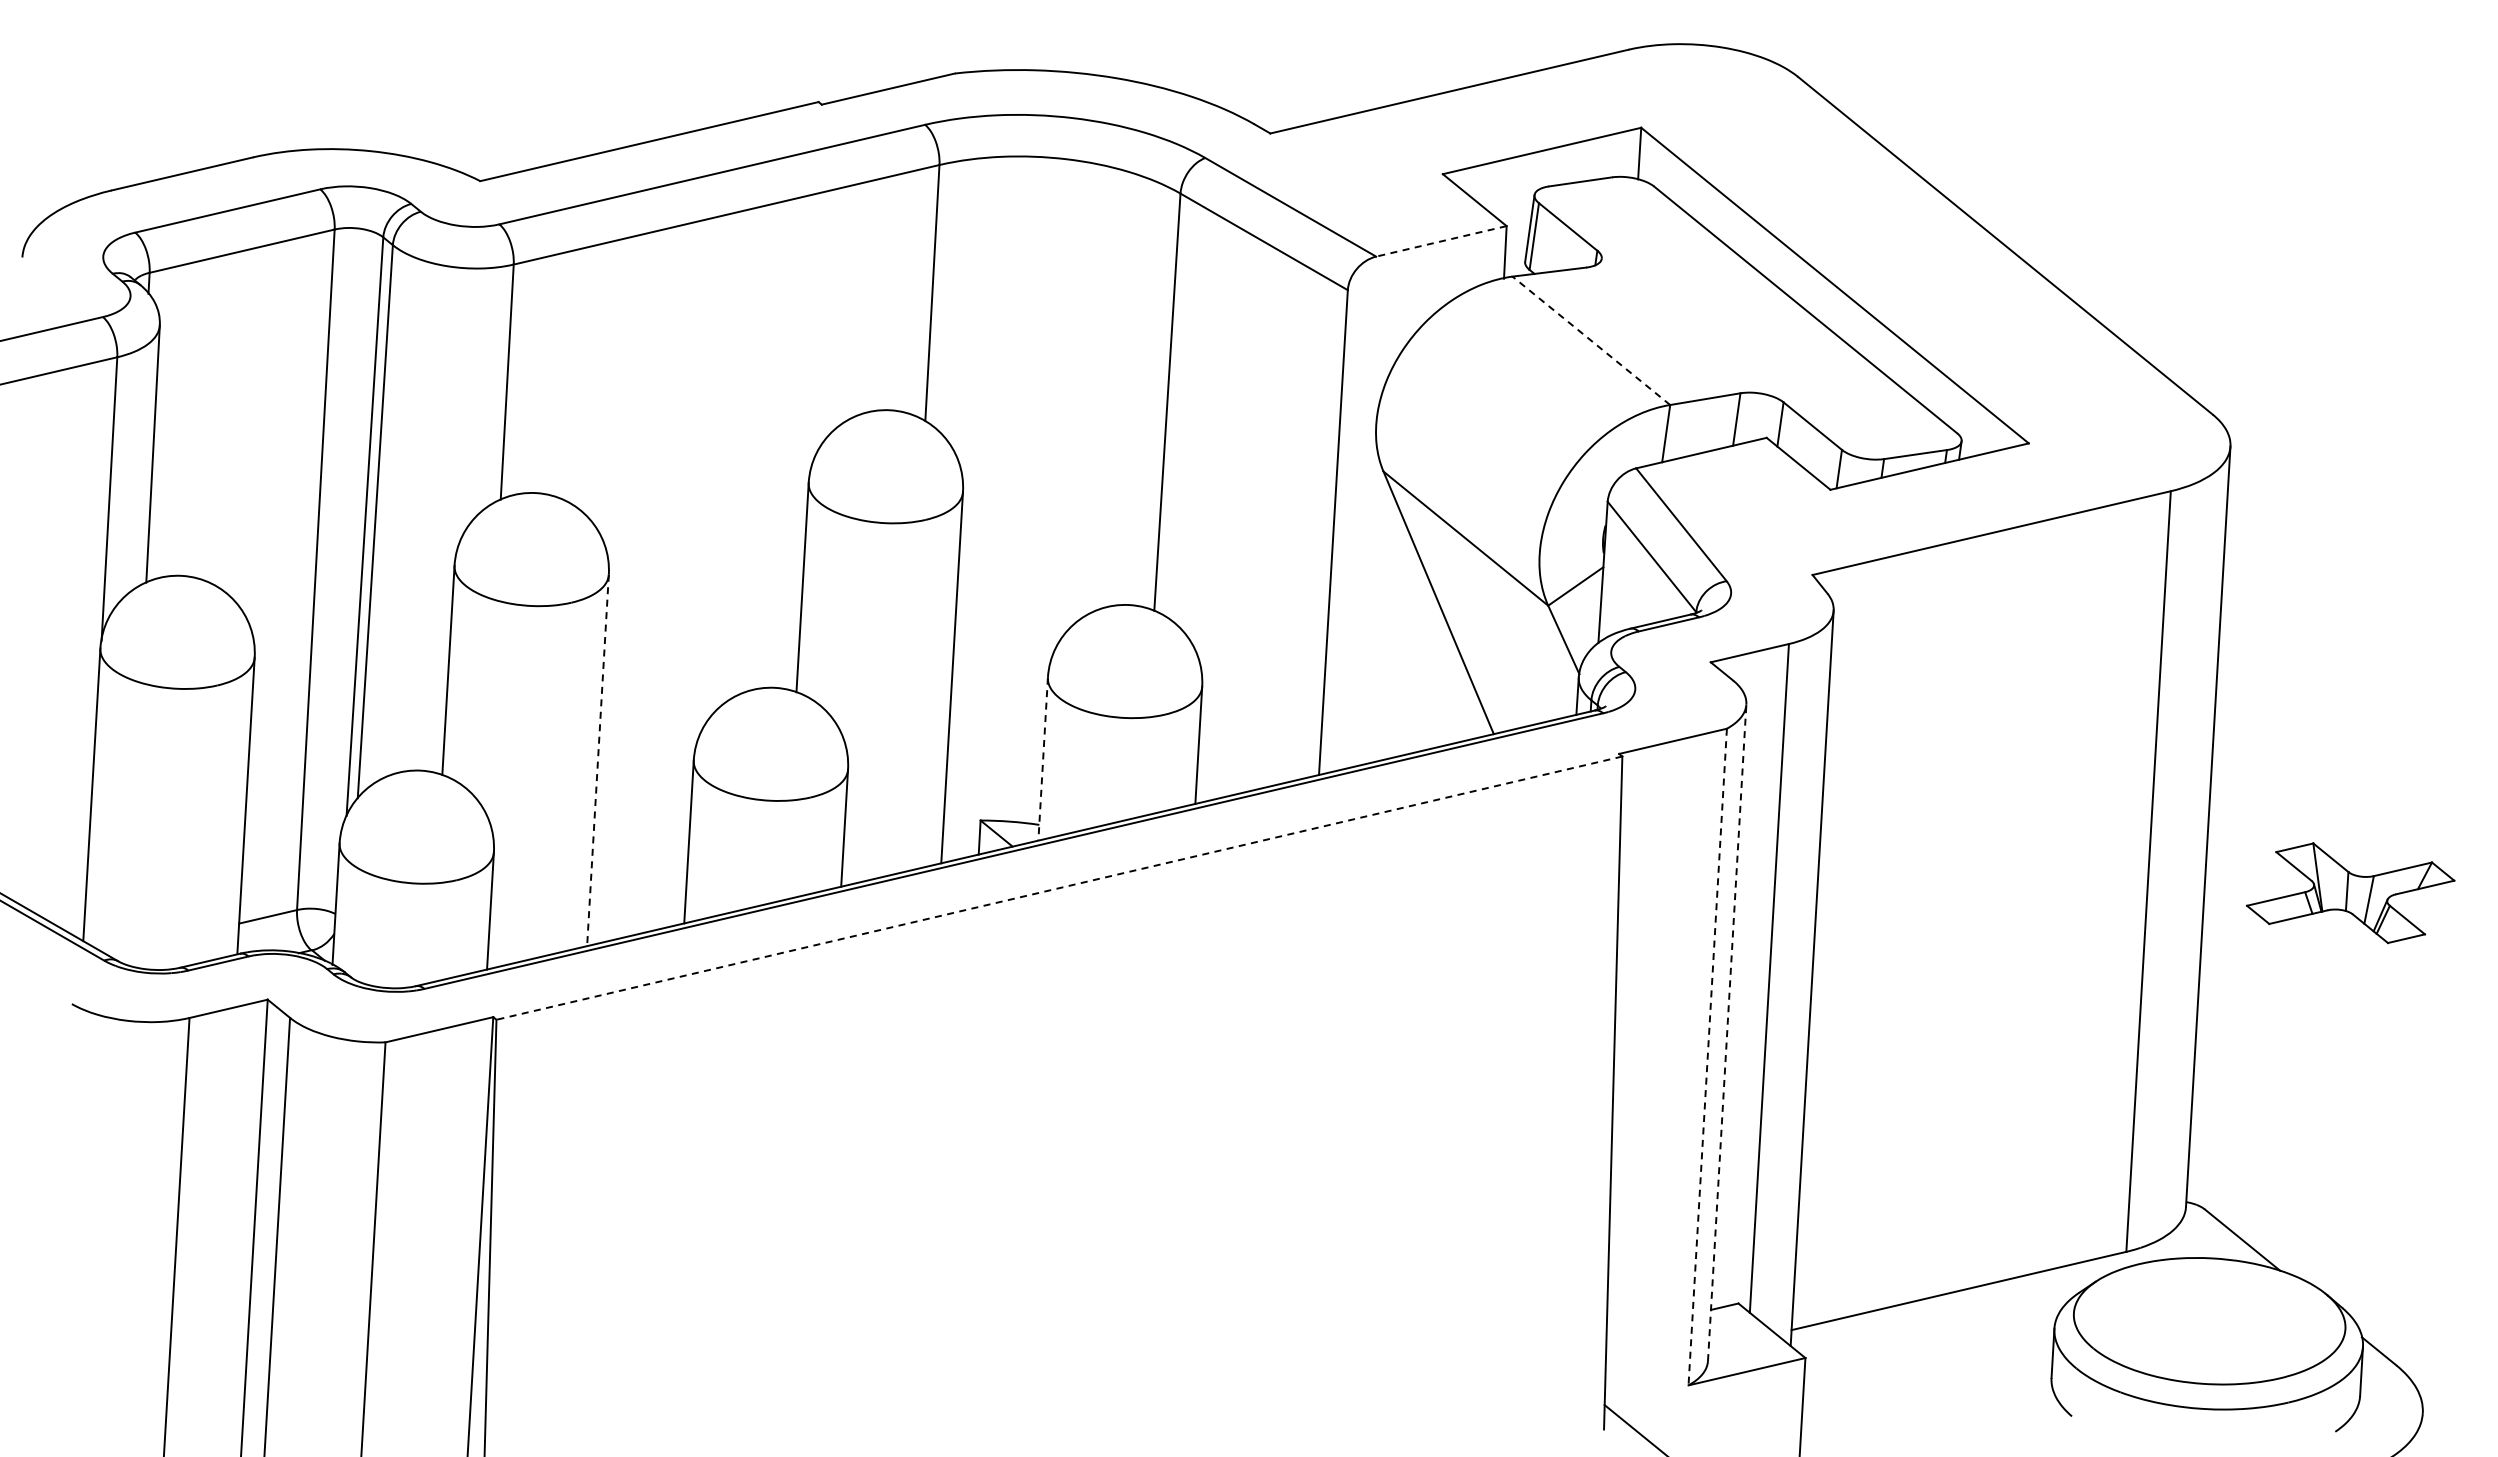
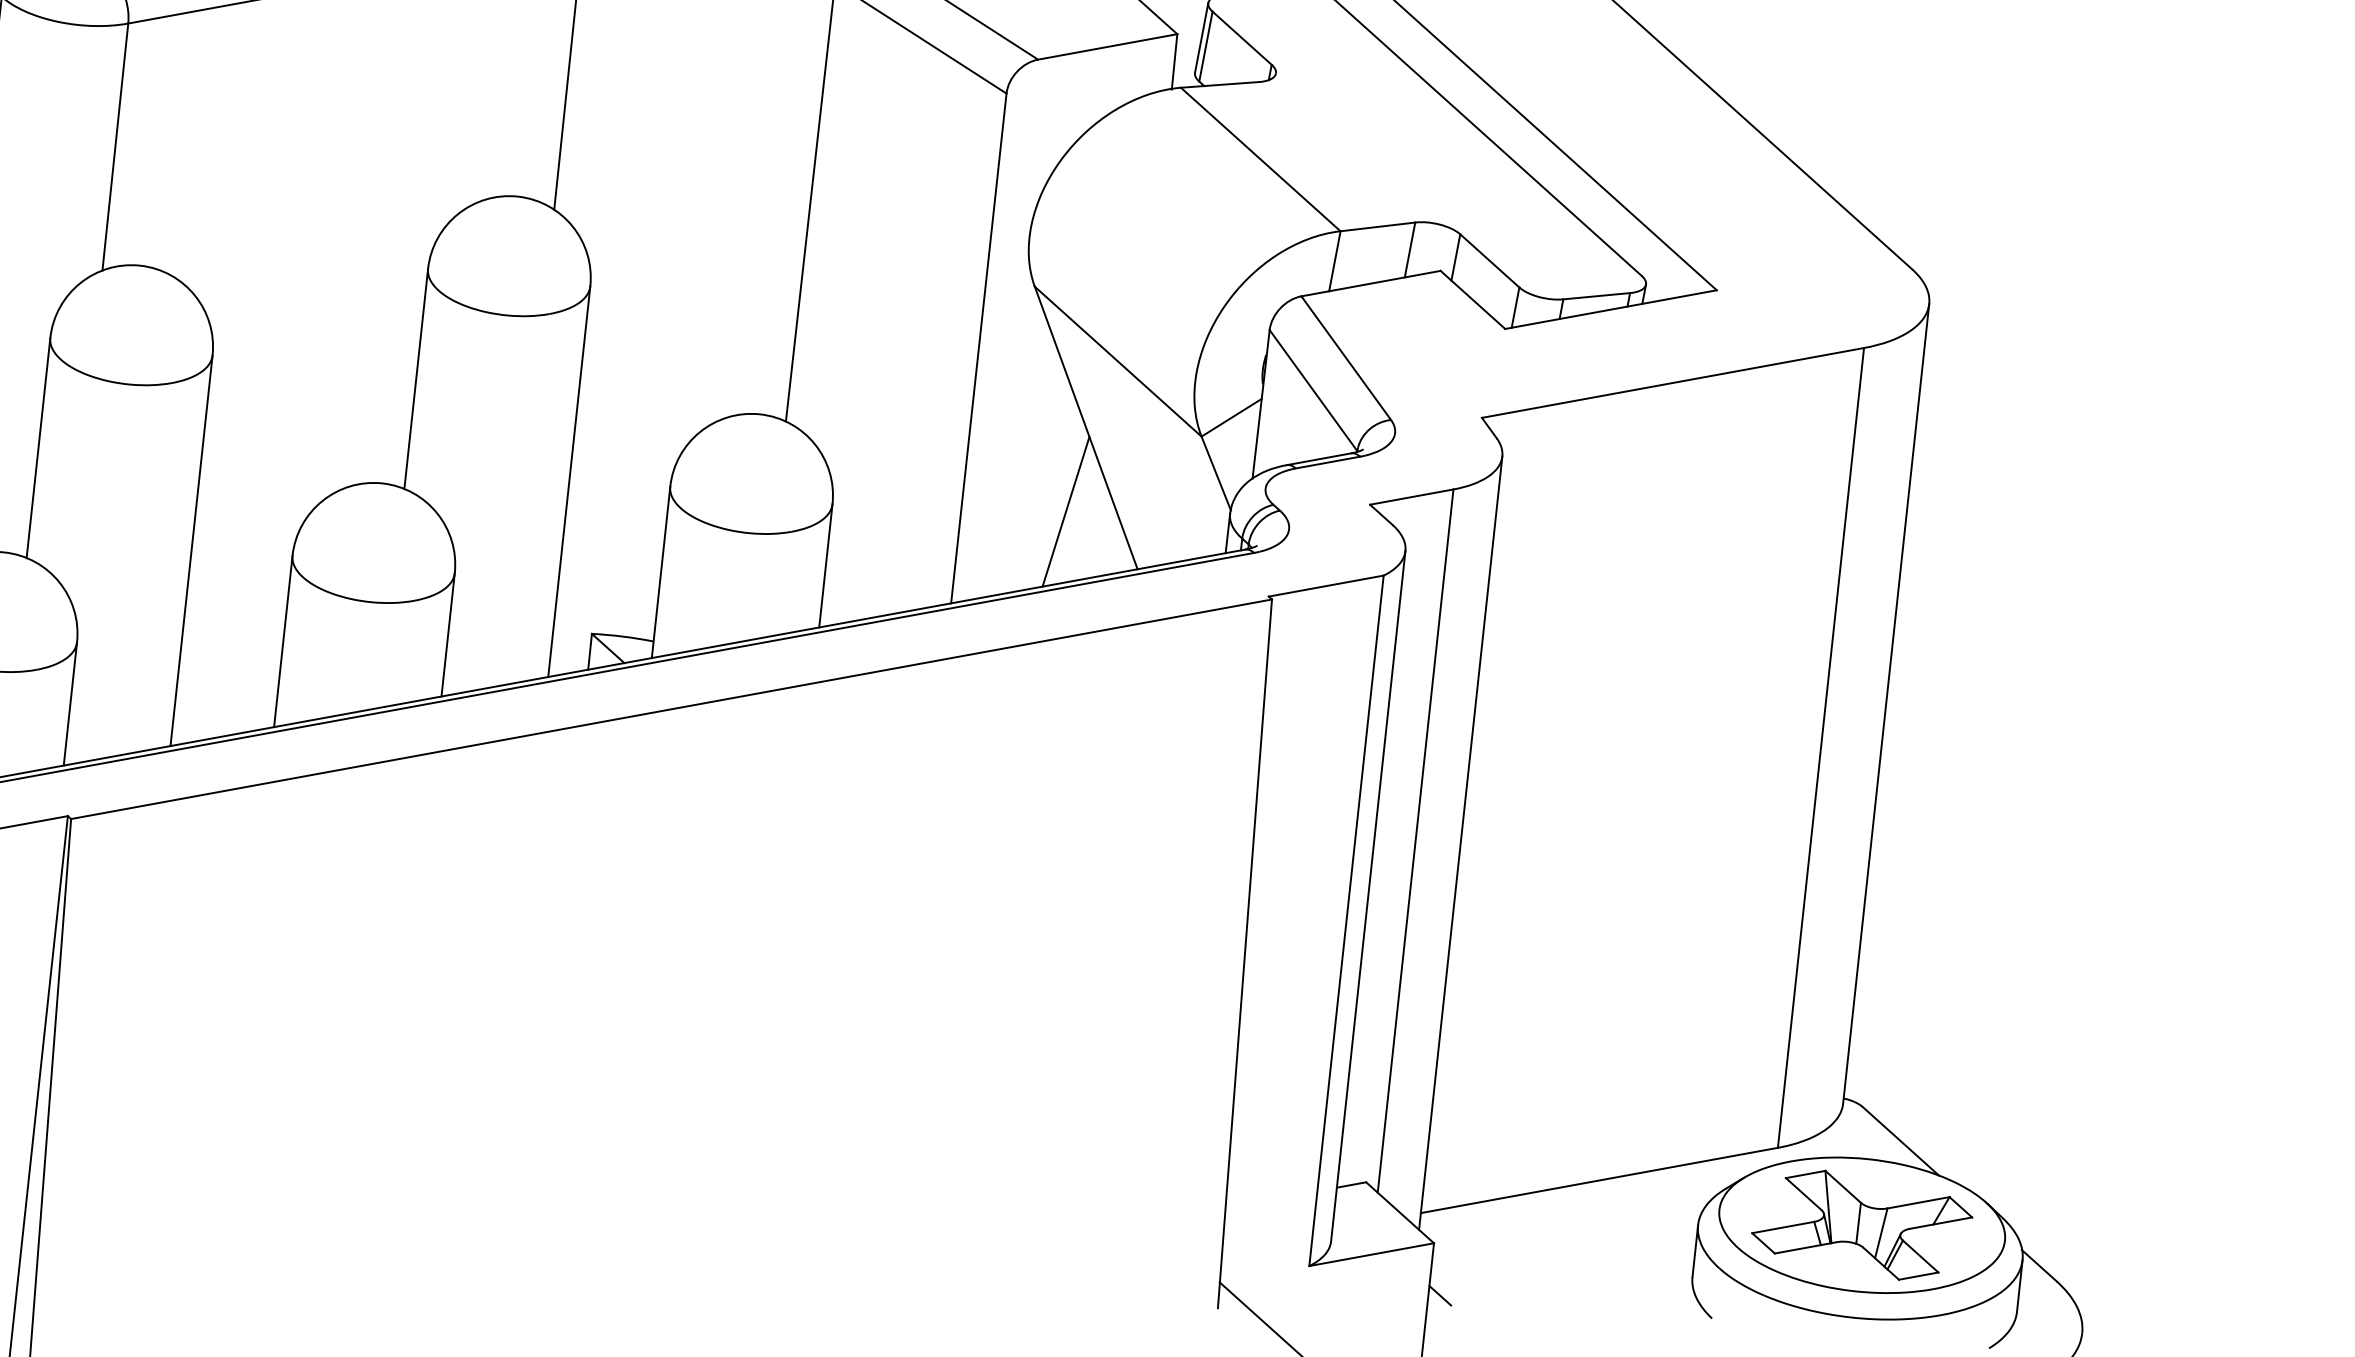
line: (1440, 241) -> (1106, 47), dashed -> solid
line: (1591, 340) -> (1260, 159), dashed -> solid
line: (1423, 682) -> (1066, 511), added
line: (1043, 759) -> (661, 572), dashed -> solid
line: (597, 760) -> (191, 550), dashed -> solid
line: (1058, 888) -> (670, 709), dashed -> solid
part: (2350, 893) -> (1862, 1225), moved
line: (1727, 1032) -> (1368, 895), dashed -> solid
line: (1707, 1057) -> (1346, 921), dashed -> solid
line: (1813, 1407) -> (1439, 1295), added

